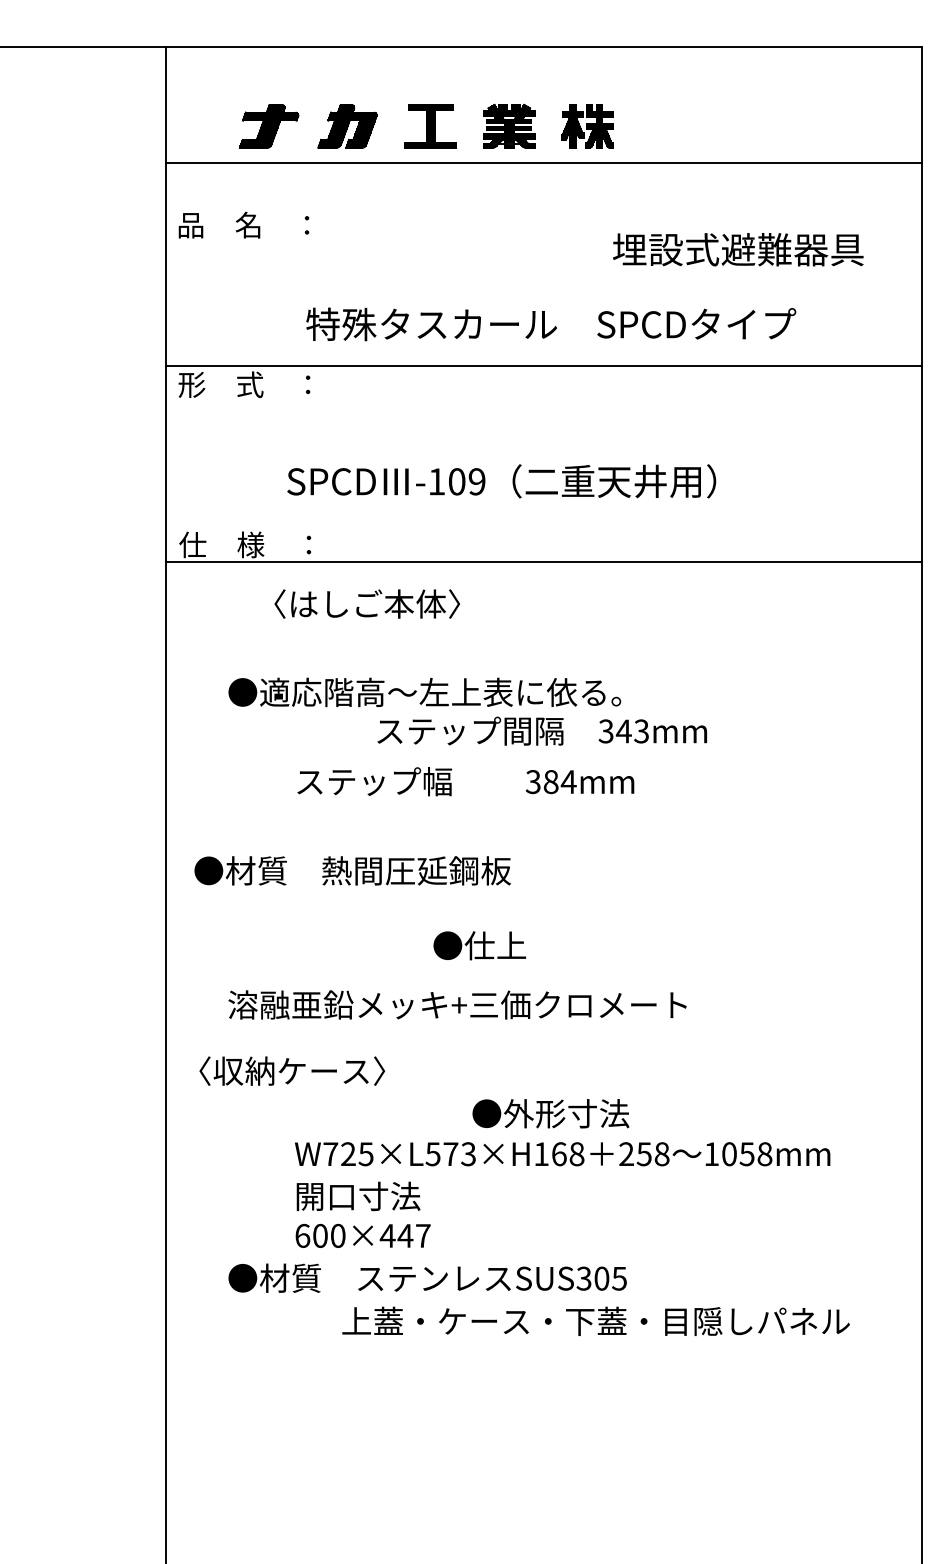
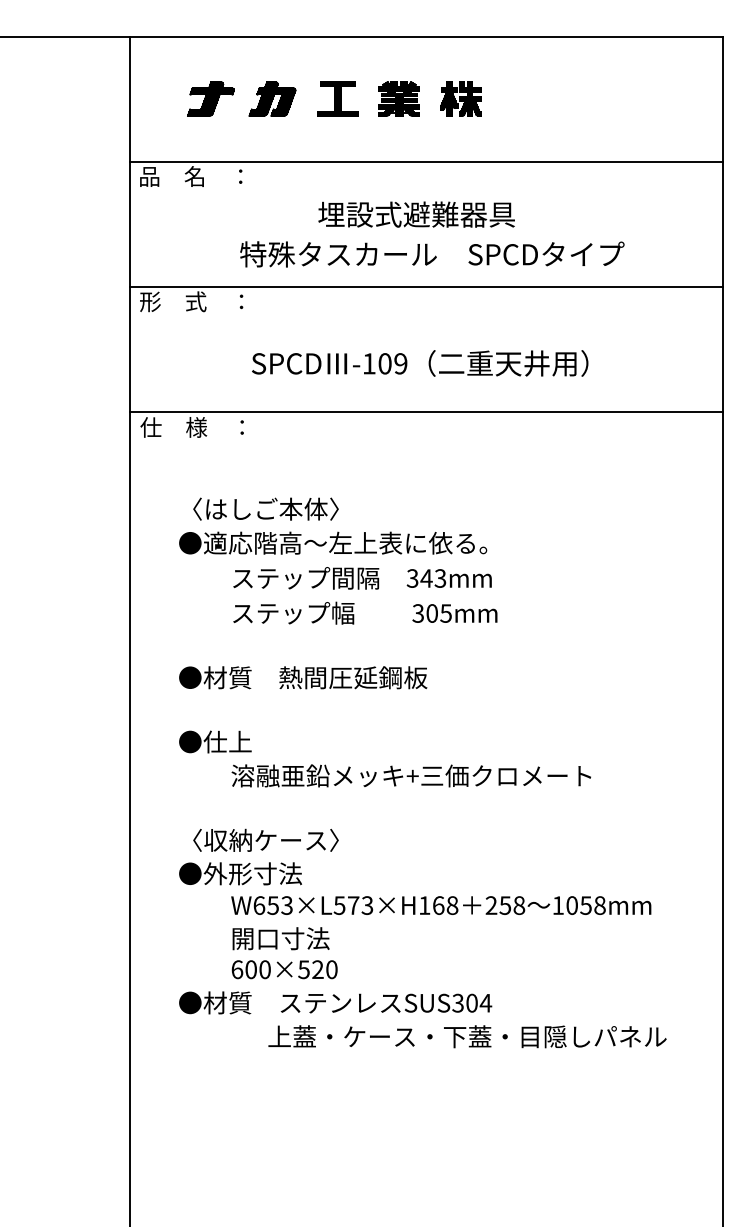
line: (543, 162) -> (426, 161), moved
text: (738, 249) -> (416, 214), moved
text: (501, 481) -> (419, 363), moved
line: (543, 561) -> (426, 412), moved
text: (366, 603) -> (265, 508), moved
text: (541, 730) -> (361, 577), moved
text: (559, 782) -> (438, 613), 384mm -> 305mm
text: (352, 870) -> (303, 677), moved
text: (479, 945) -> (215, 741), moved
text: (457, 1004) -> (411, 775), moved
text: (292, 1070) -> (266, 839), moved
text: (550, 1113) -> (240, 873), moved
text: (348, 1154) -> (273, 905), W725×L573×H168 -> W653×L573×H168
text: (404, 1235) -> (317, 969), 600×447 -> 600×520
text: (619, 1278) -> (485, 1003), SUS305 -> SUS304

